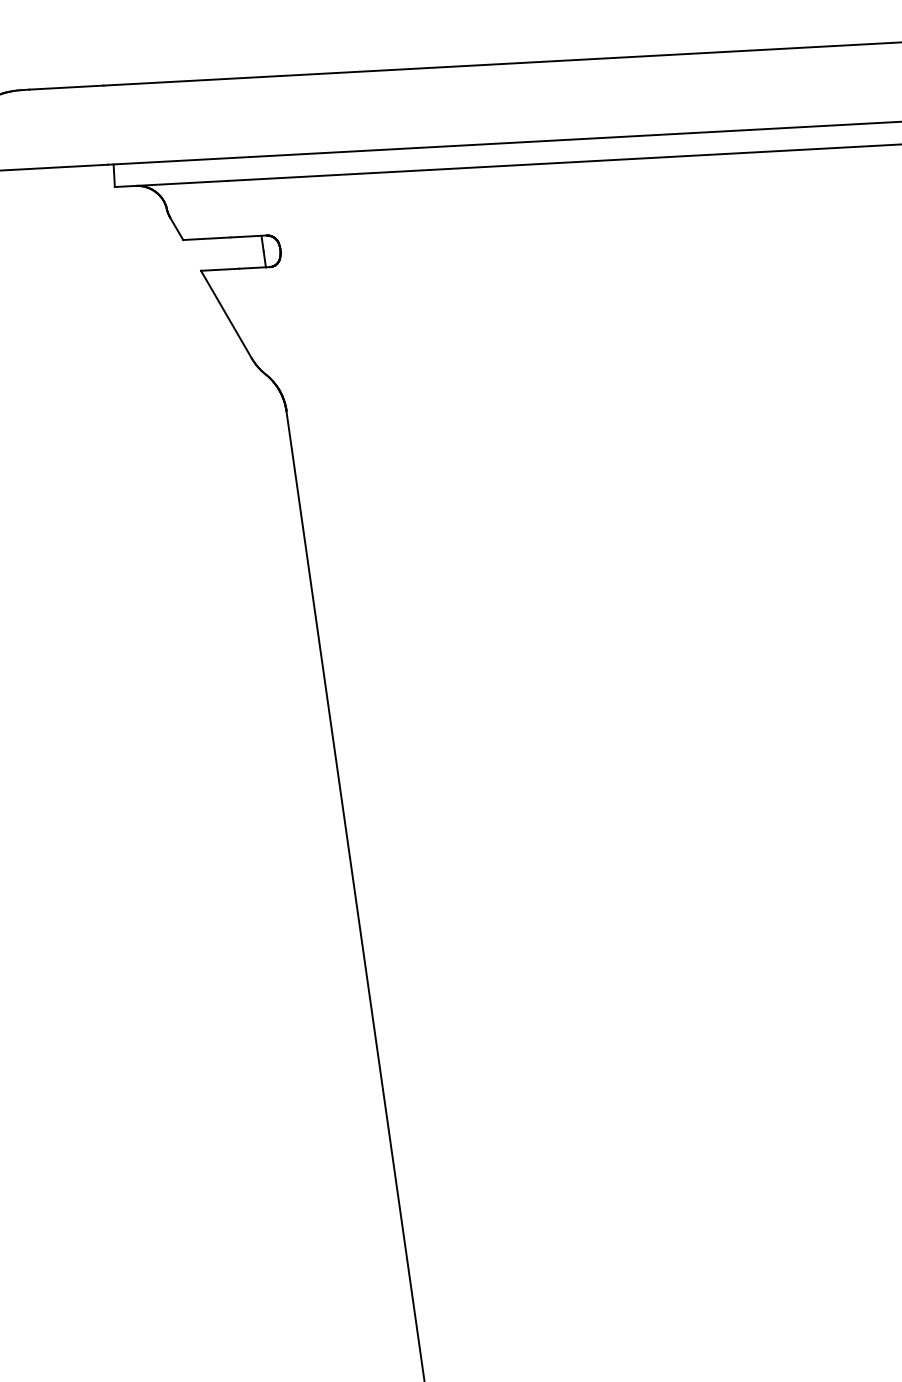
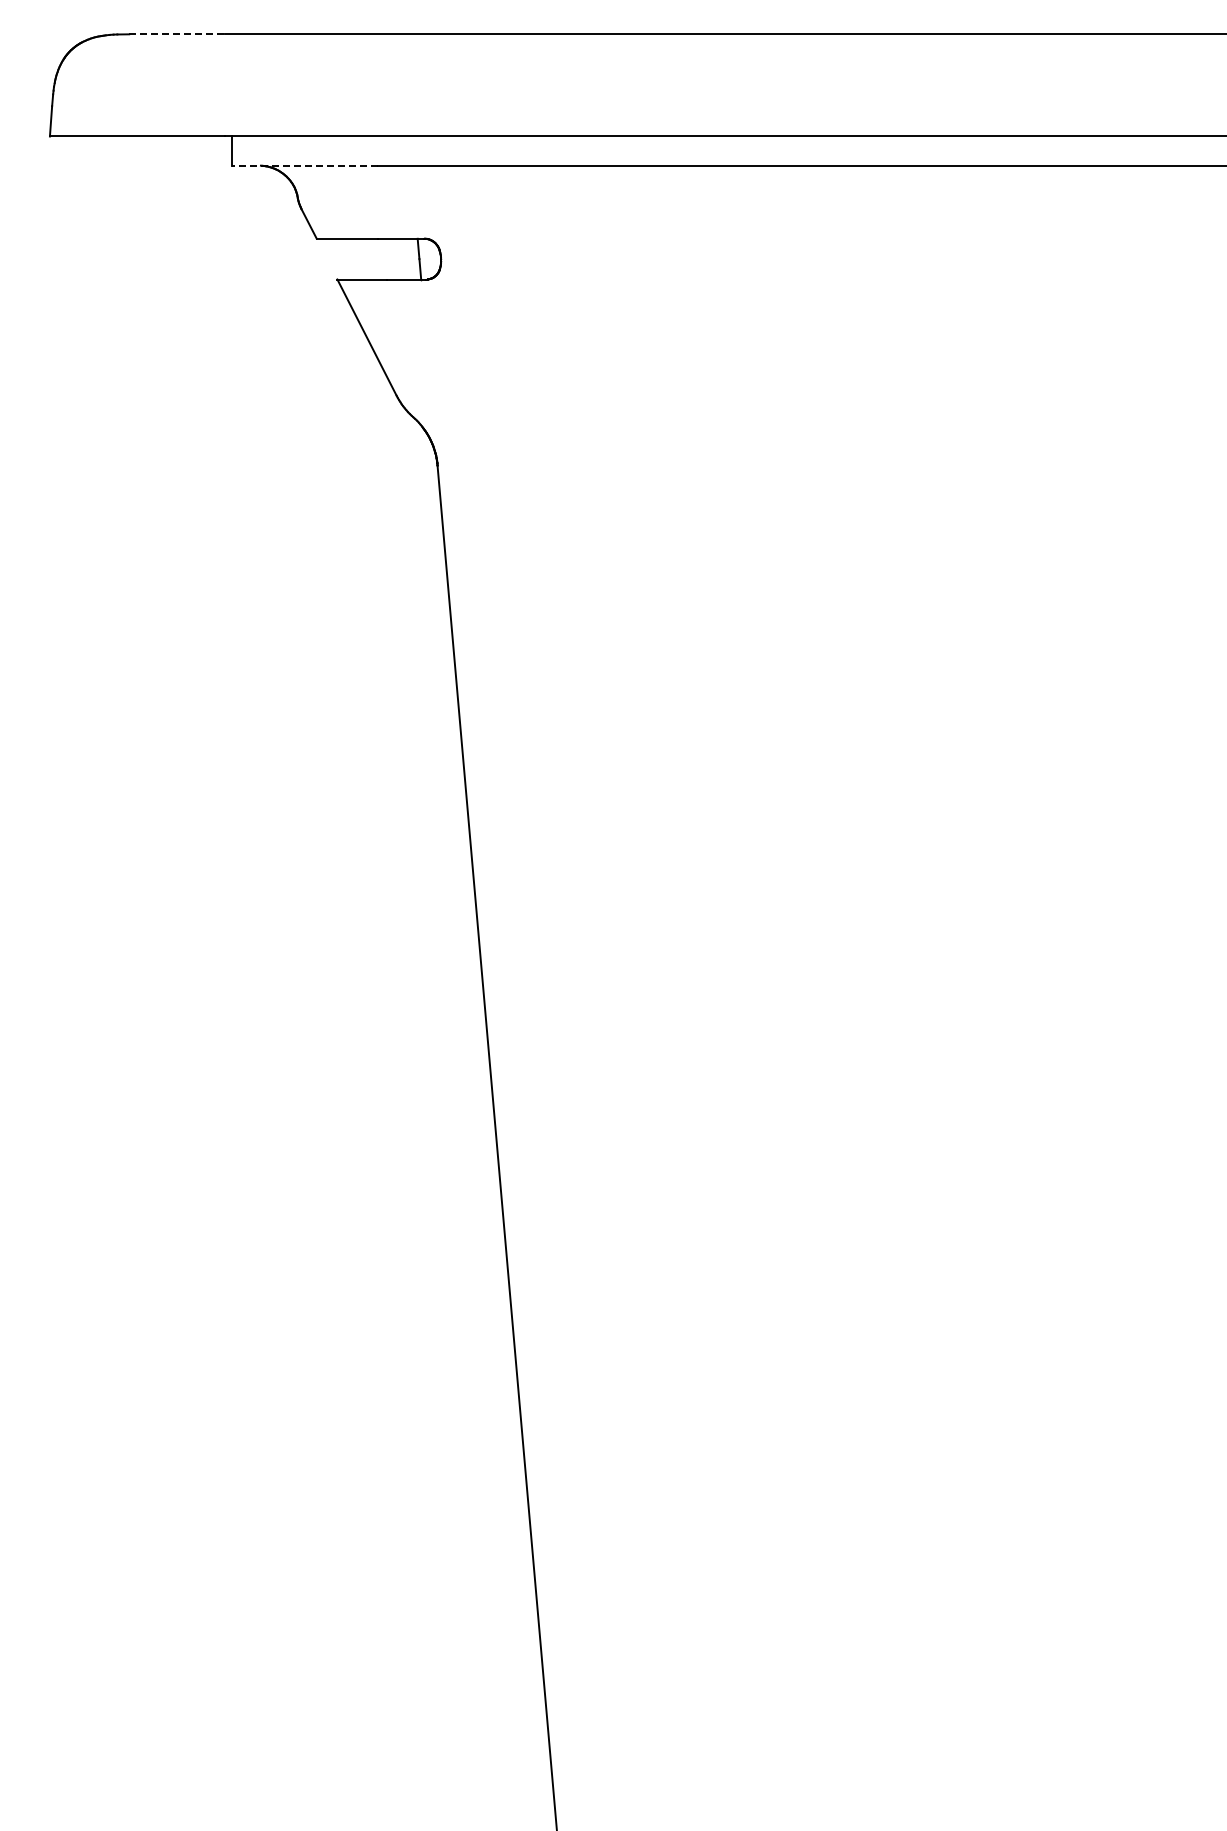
line: (66, 87) -> (177, 34), solid -> dashed
line: (171, 183) -> (305, 165), solid -> dashed

